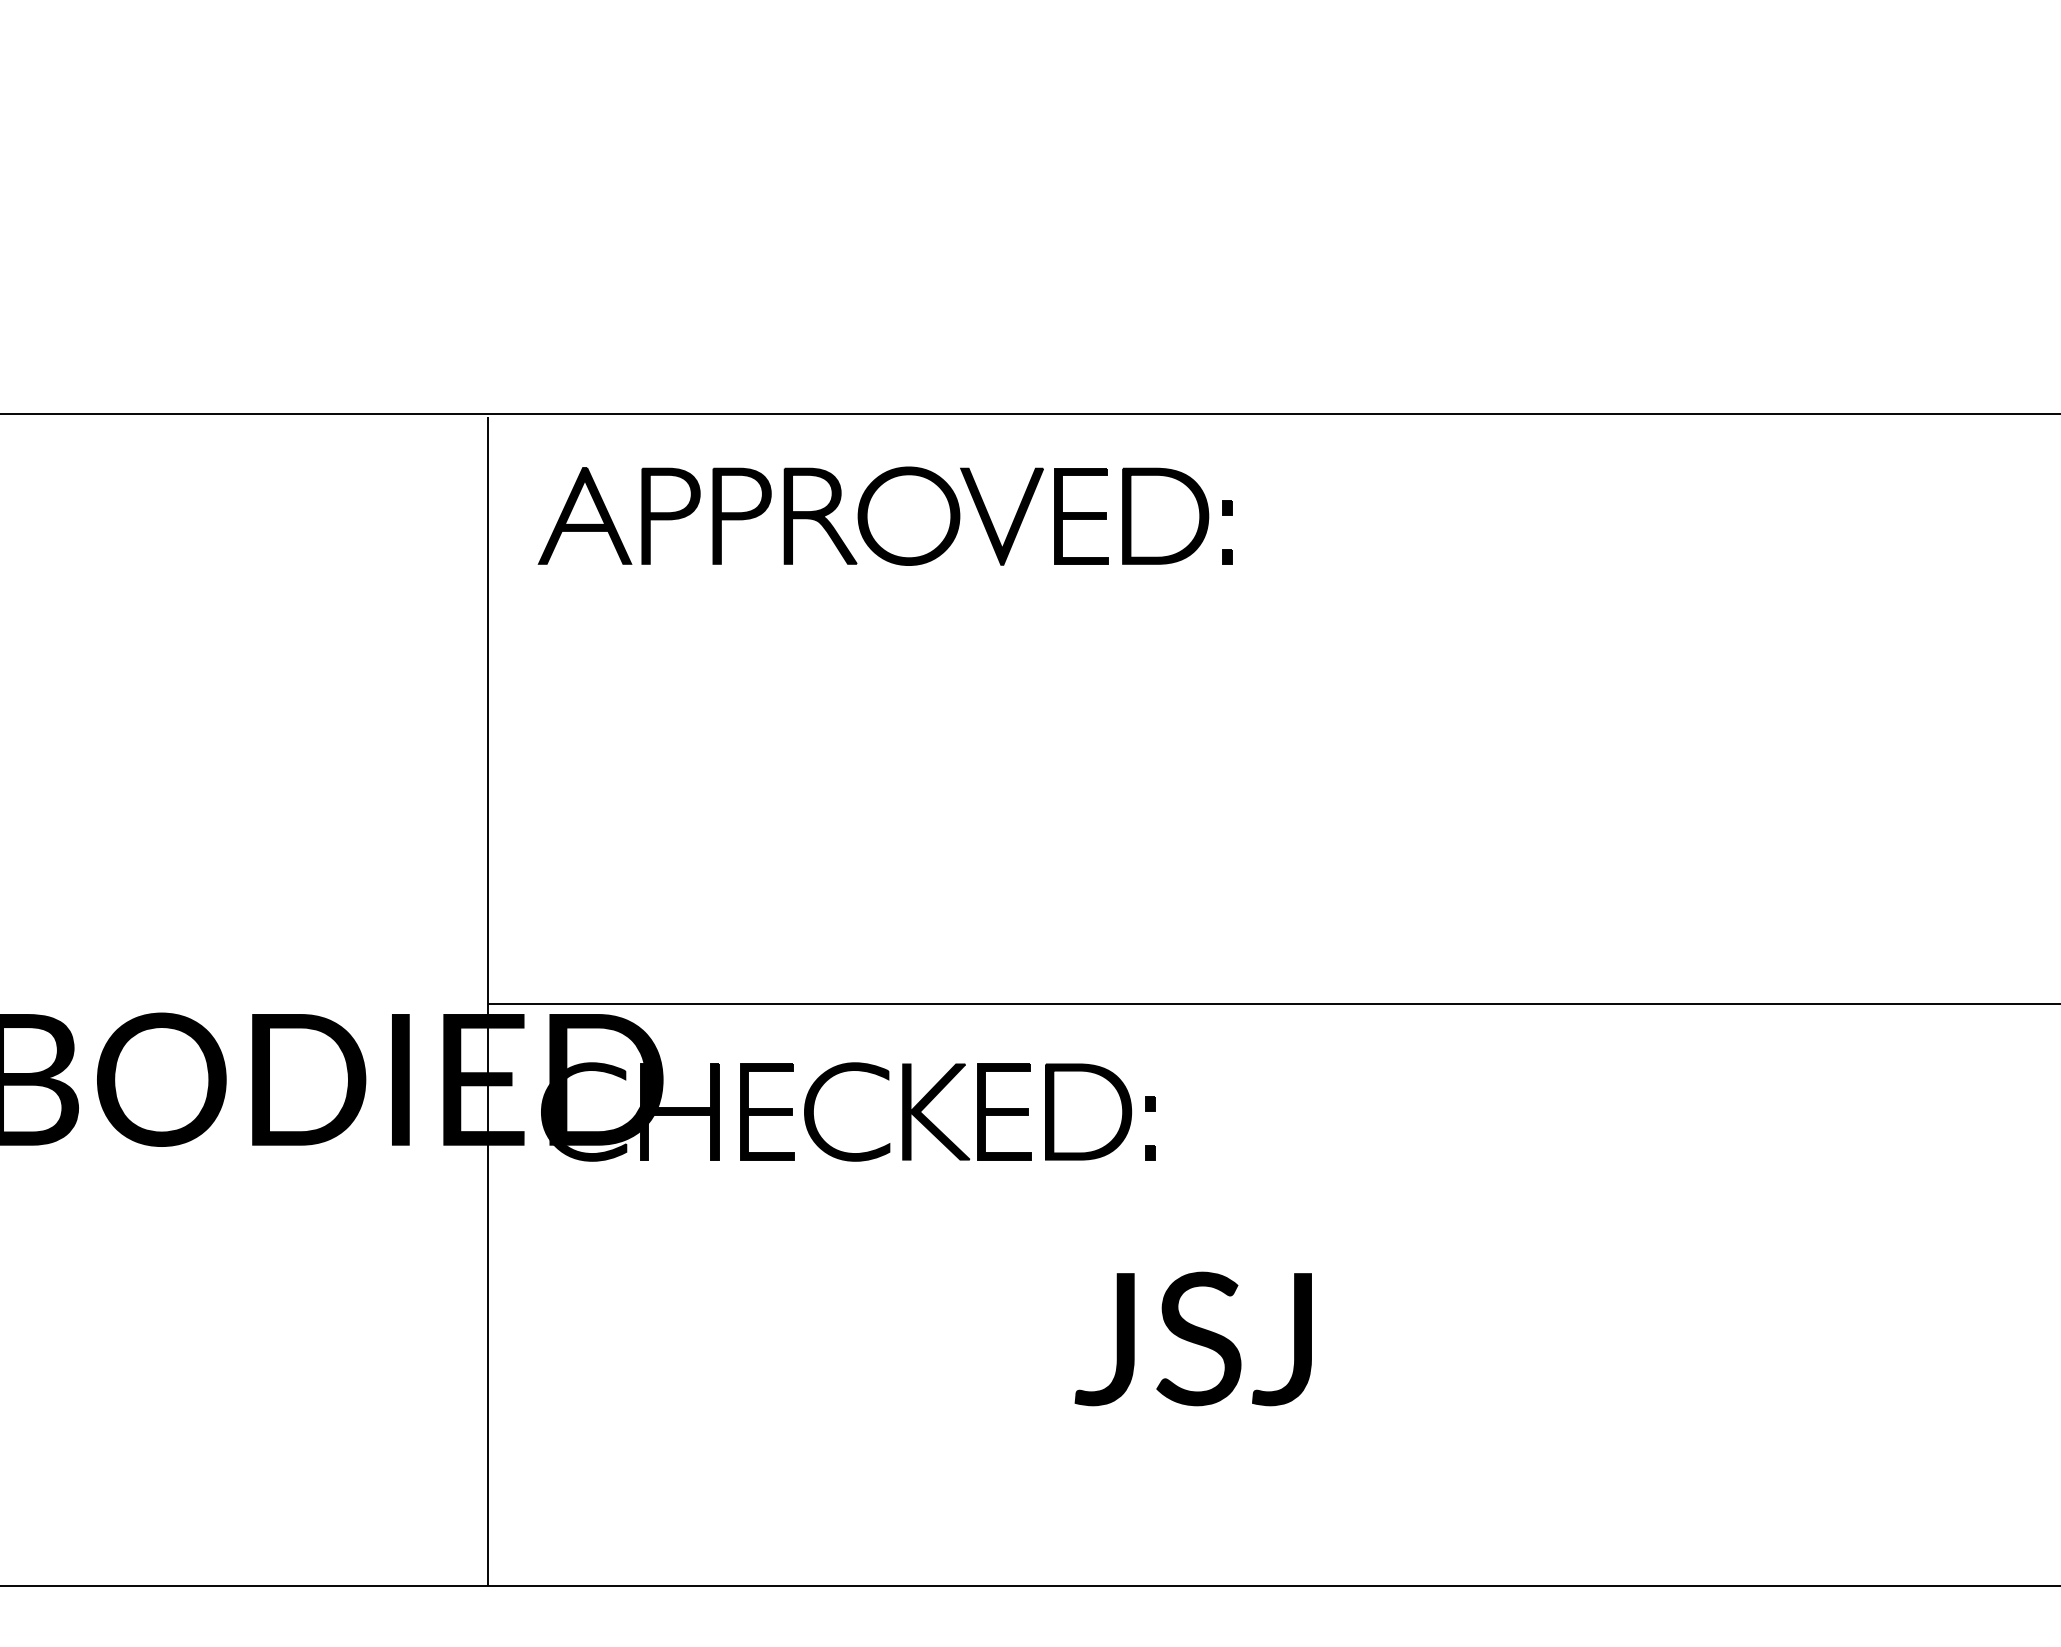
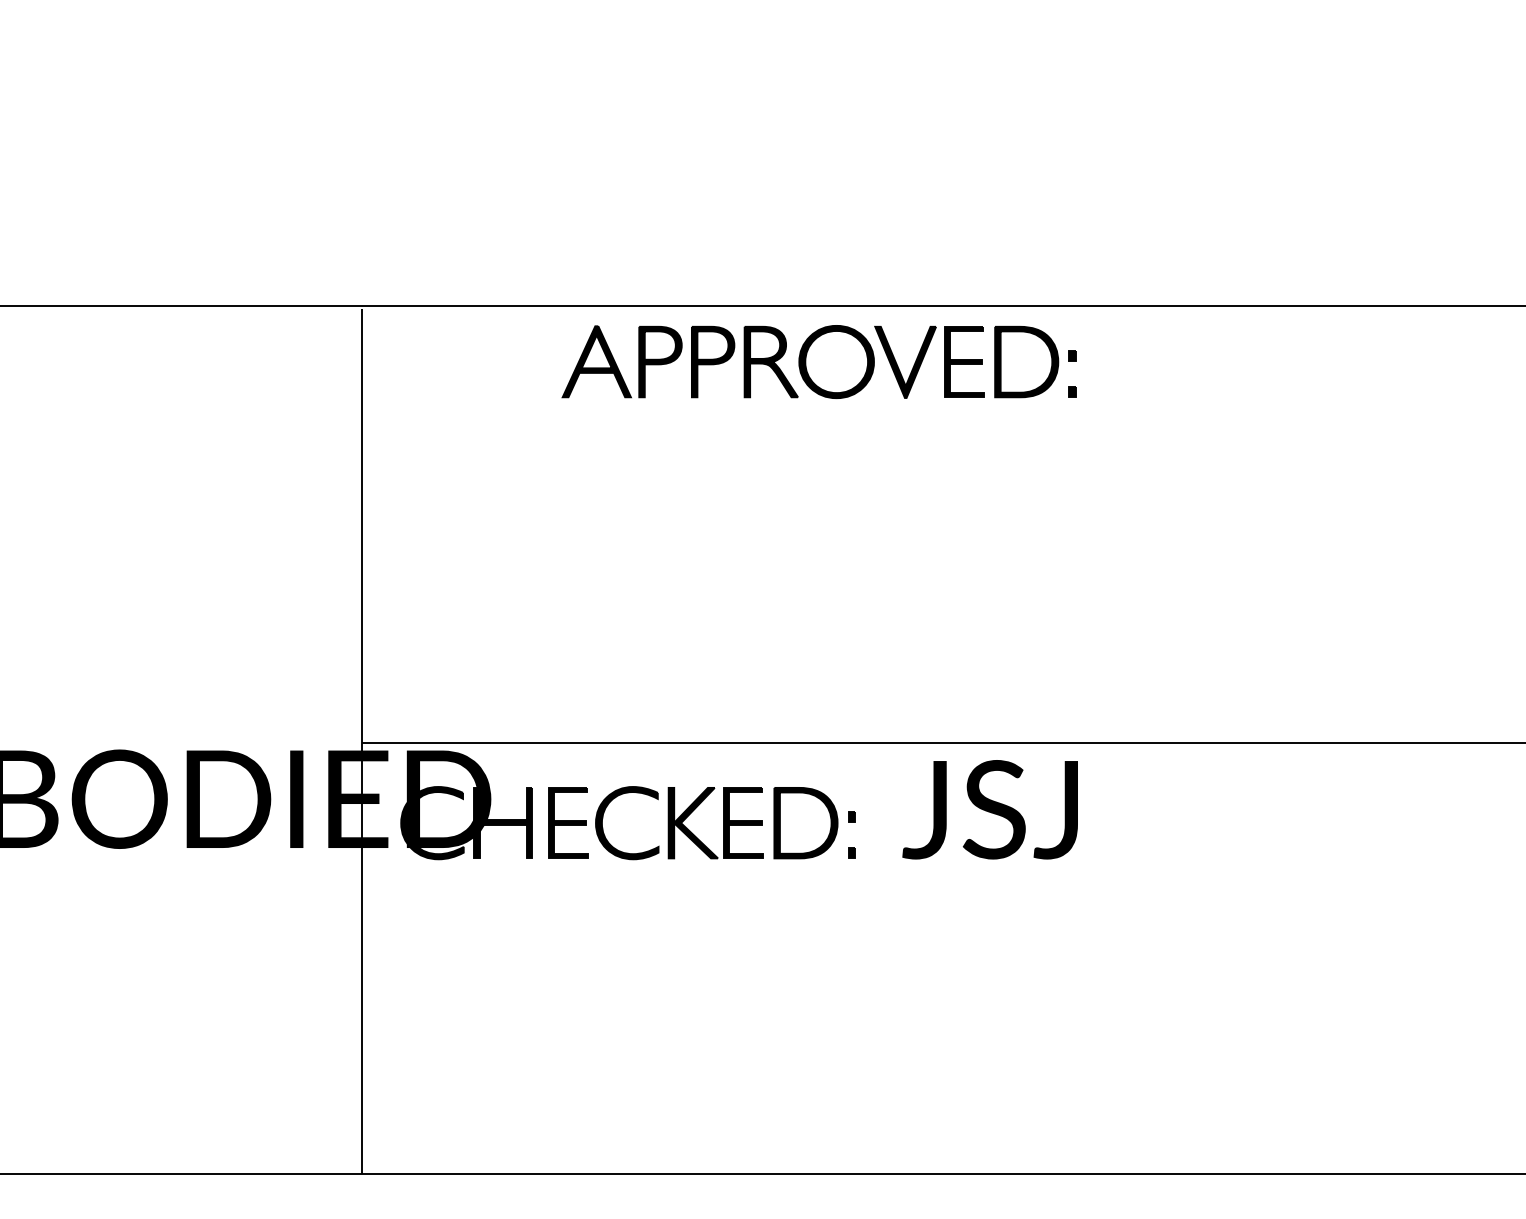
part: (884, 515) -> (818, 361), moved
text: (1192, 1338) -> (989, 809), moved

